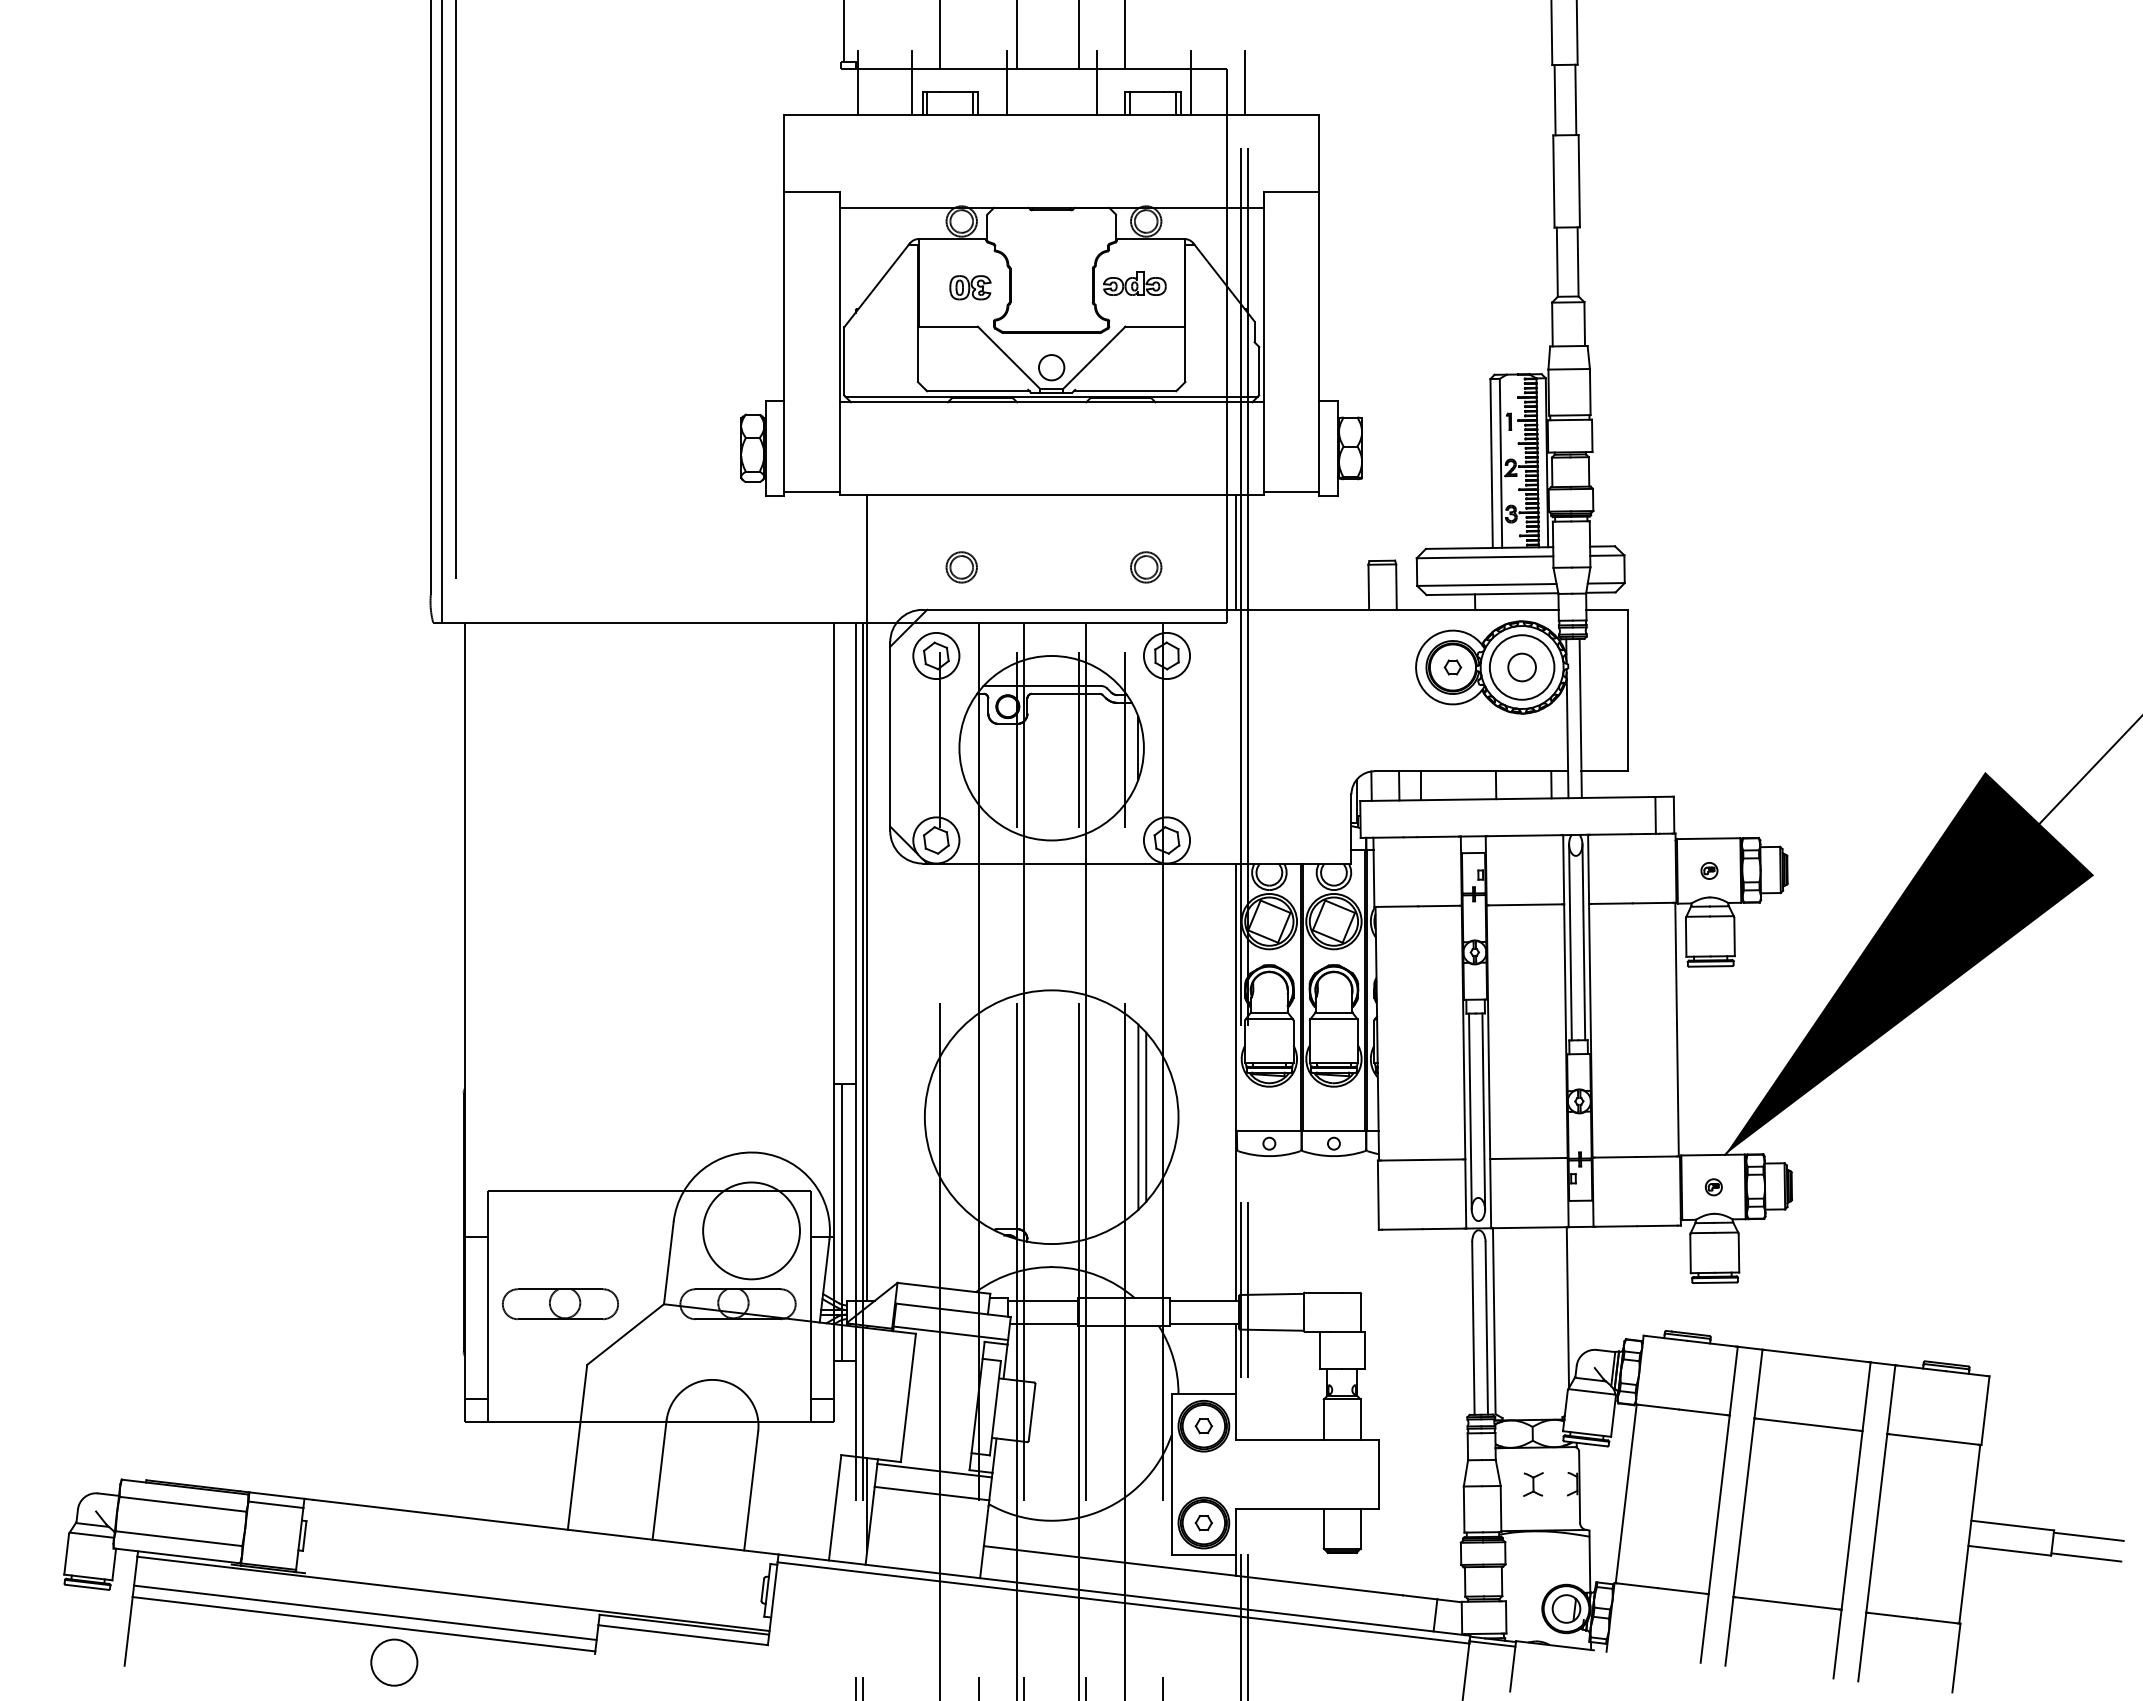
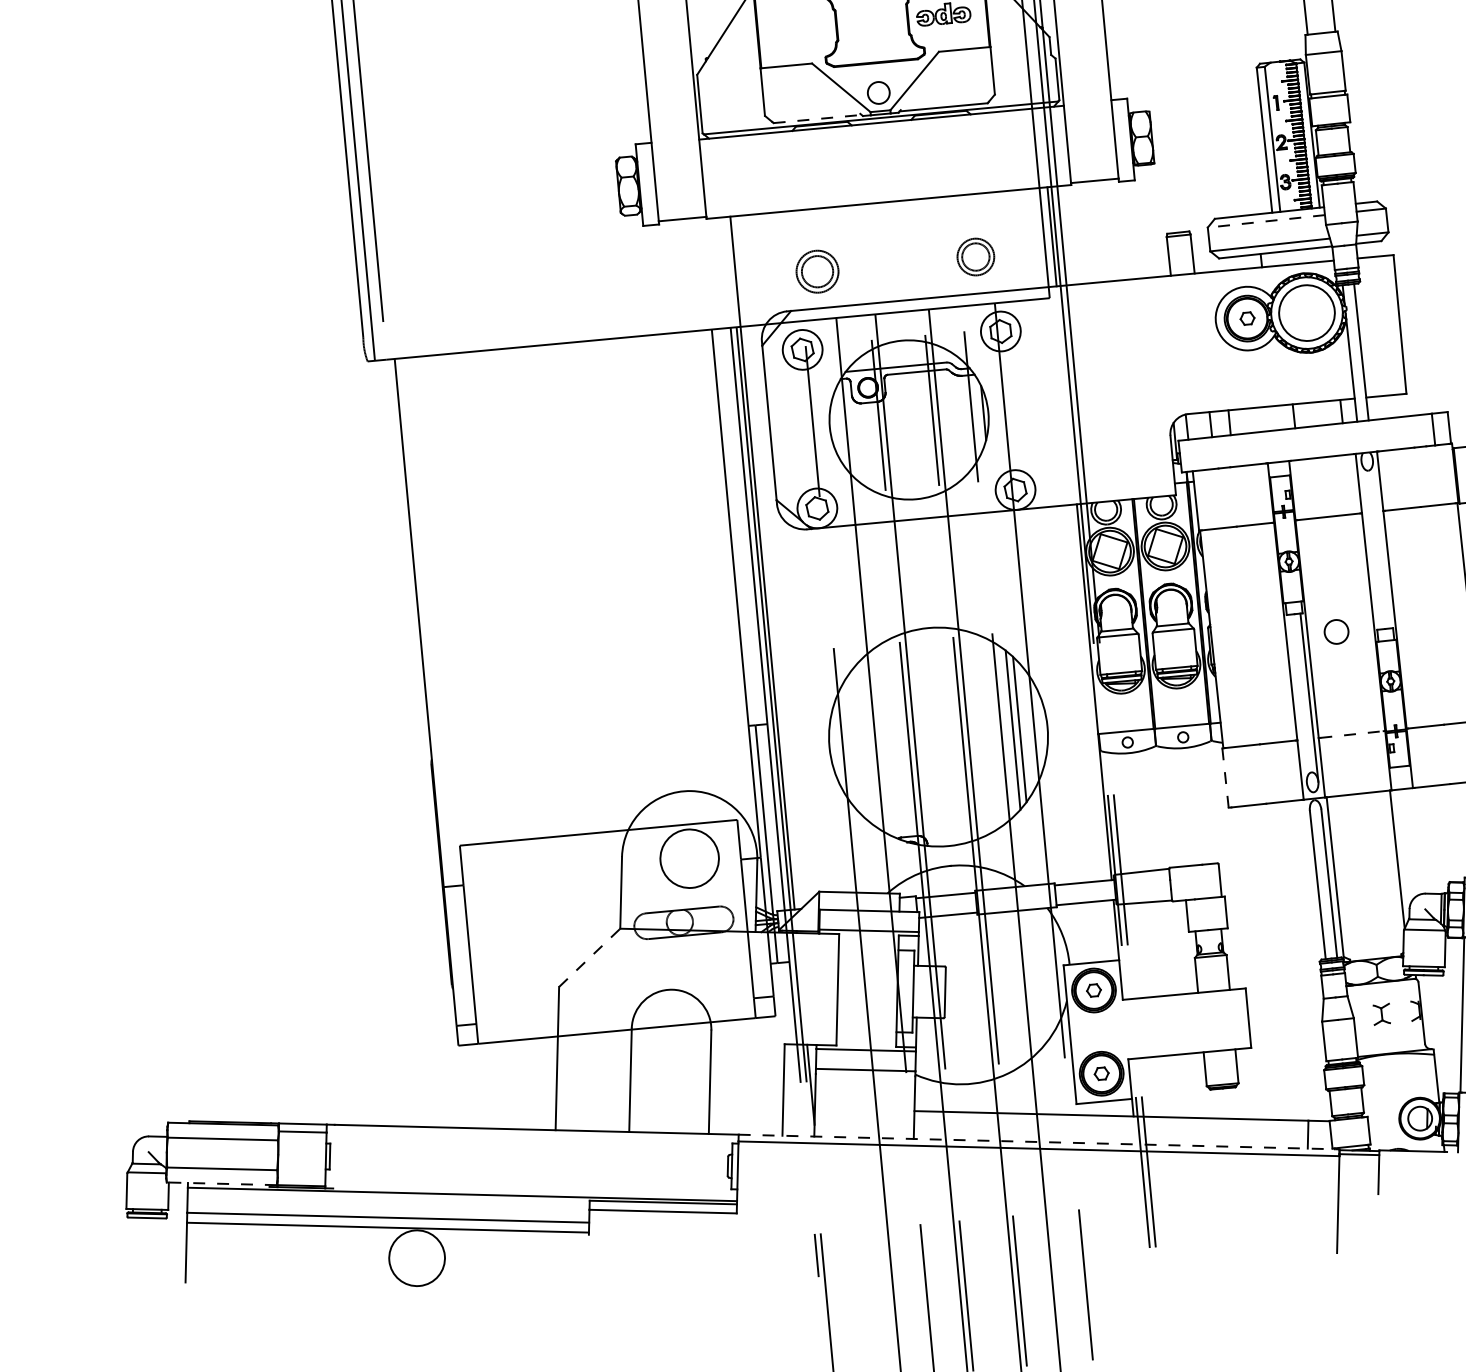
part: (970, 287) -> (802, 30), removed
line: (978, 391) -> (817, 119), solid -> dashed
line: (1484, 557) -> (1265, 221), solid -> dashed
part: (961, 567) -> (817, 271), size x1.6
part: (1146, 567) -> (976, 257), size x1.4
circle: (1521, 667) -> (1336, 631), moved
line: (1570, 942) -> (1370, 545), removed
line: (1583, 942) -> (1381, 544), removed
line: (1470, 1111) -> (1298, 698), removed
line: (1528, 1158) -> (1351, 734), solid -> dashed
line: (1378, 1195) -> (1225, 778), solid -> dashed
circle: (751, 1230) -> (689, 858), size x0.7
part: (560, 1304) -> (531, 937), removed
line: (625, 1334) -> (589, 957), solid -> dashed
line: (177, 1555) -> (222, 1183), solid -> dashed
line: (1124, 1595) -> (1039, 1142), solid -> dashed
circle: (394, 1662) -> (417, 1258), size x1.4

